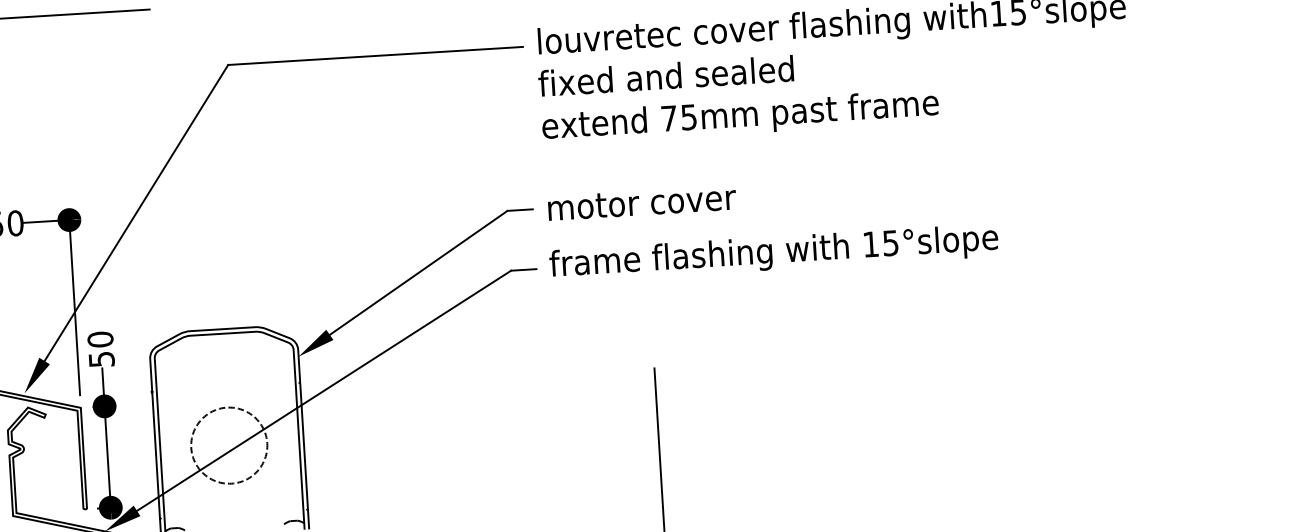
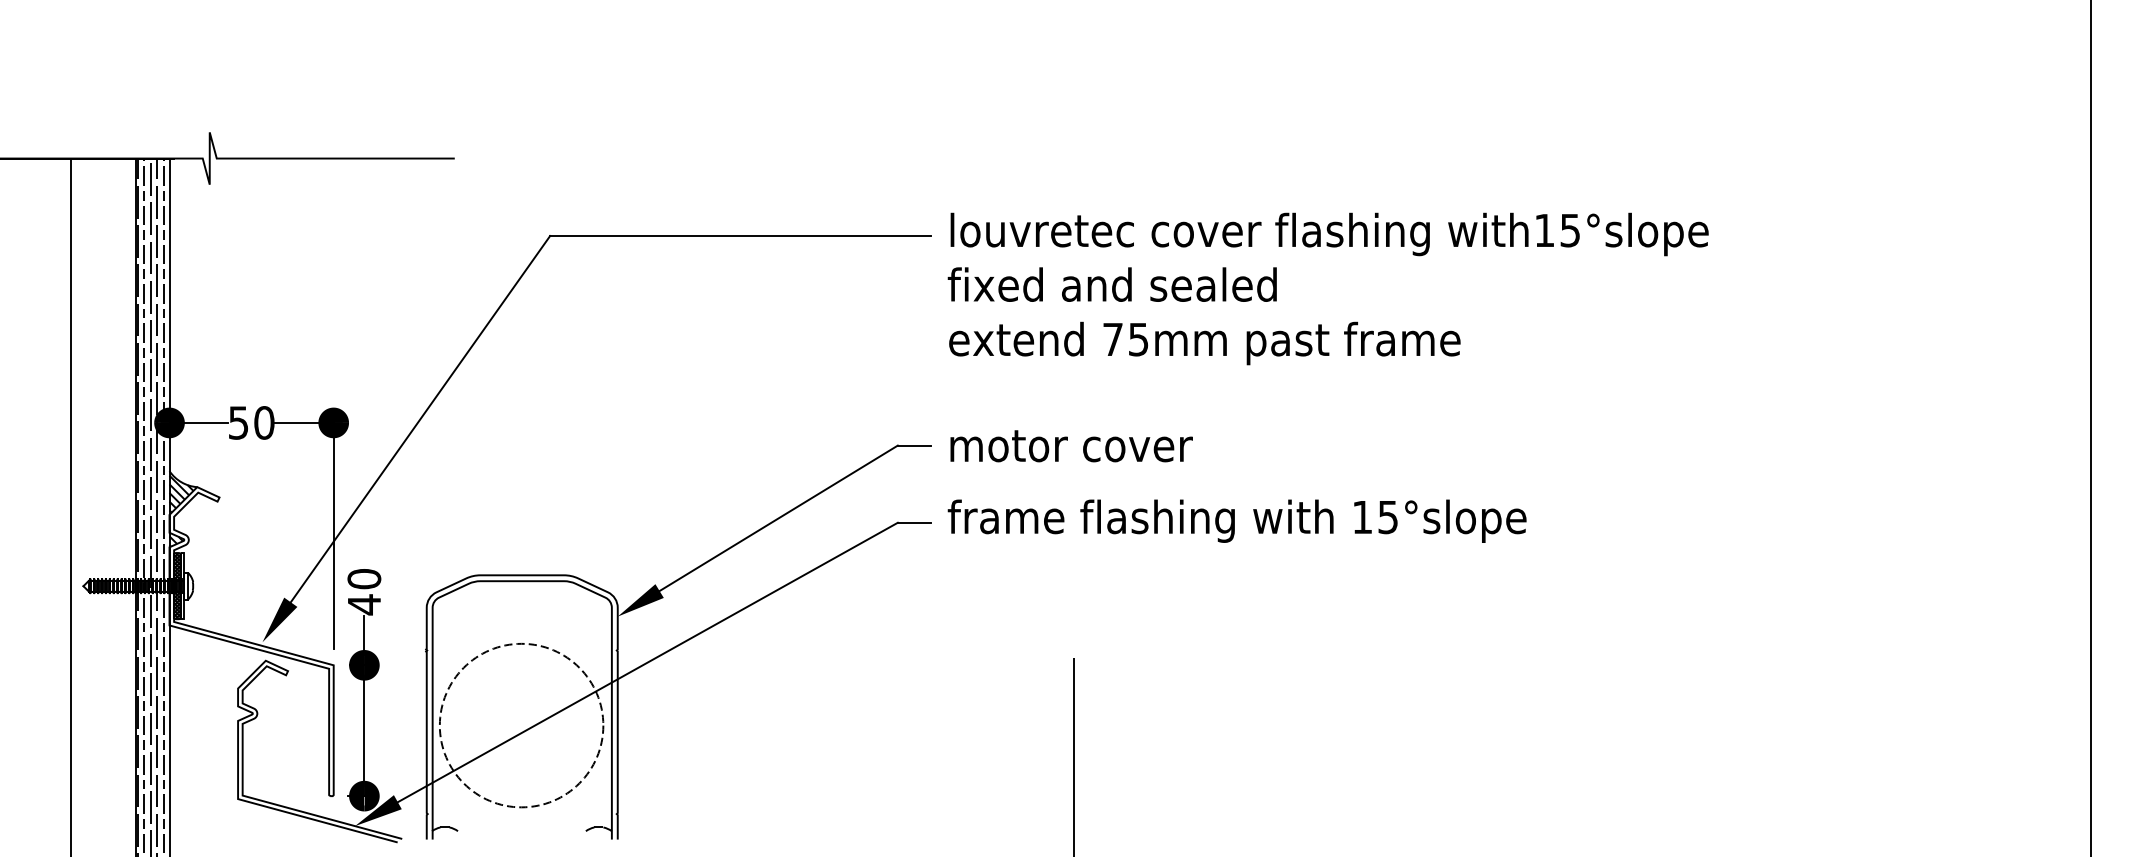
text: (101, 359) -> (364, 604), 50 -> 40
circle: (229, 445) -> (521, 725), size x1.67

